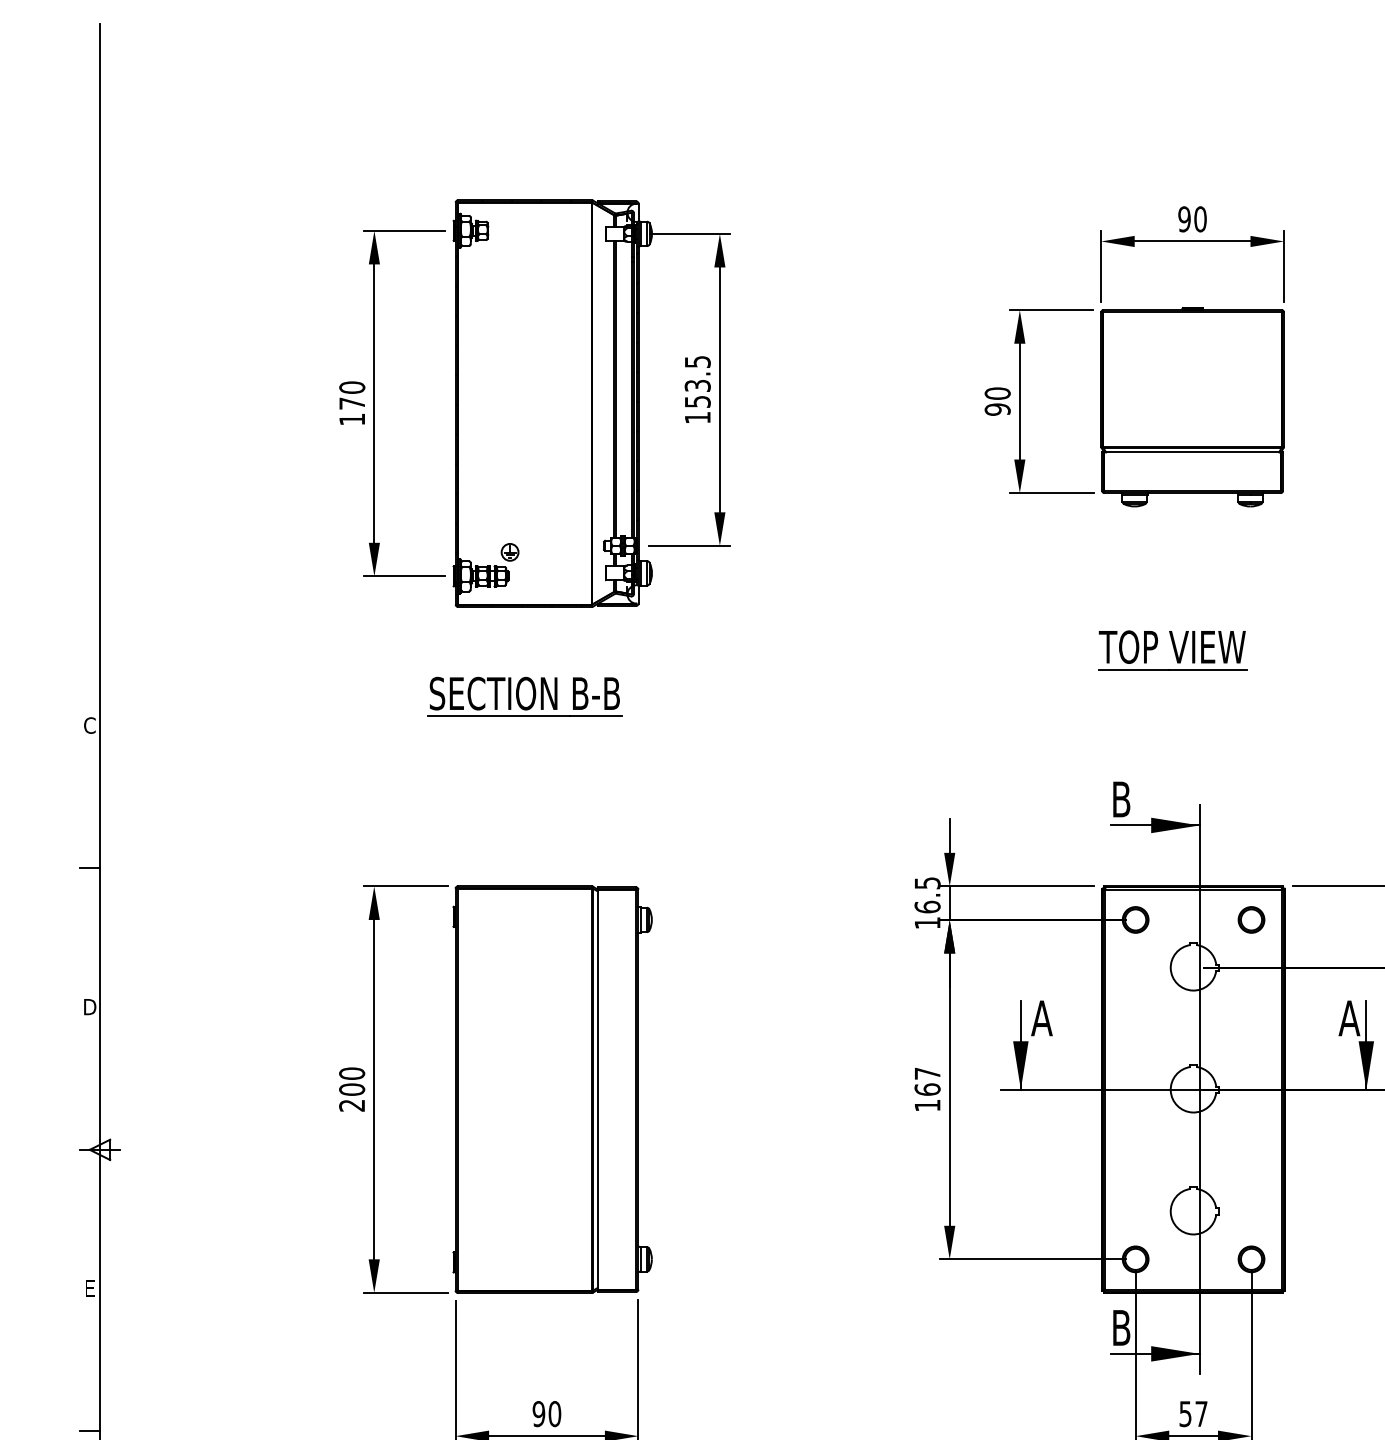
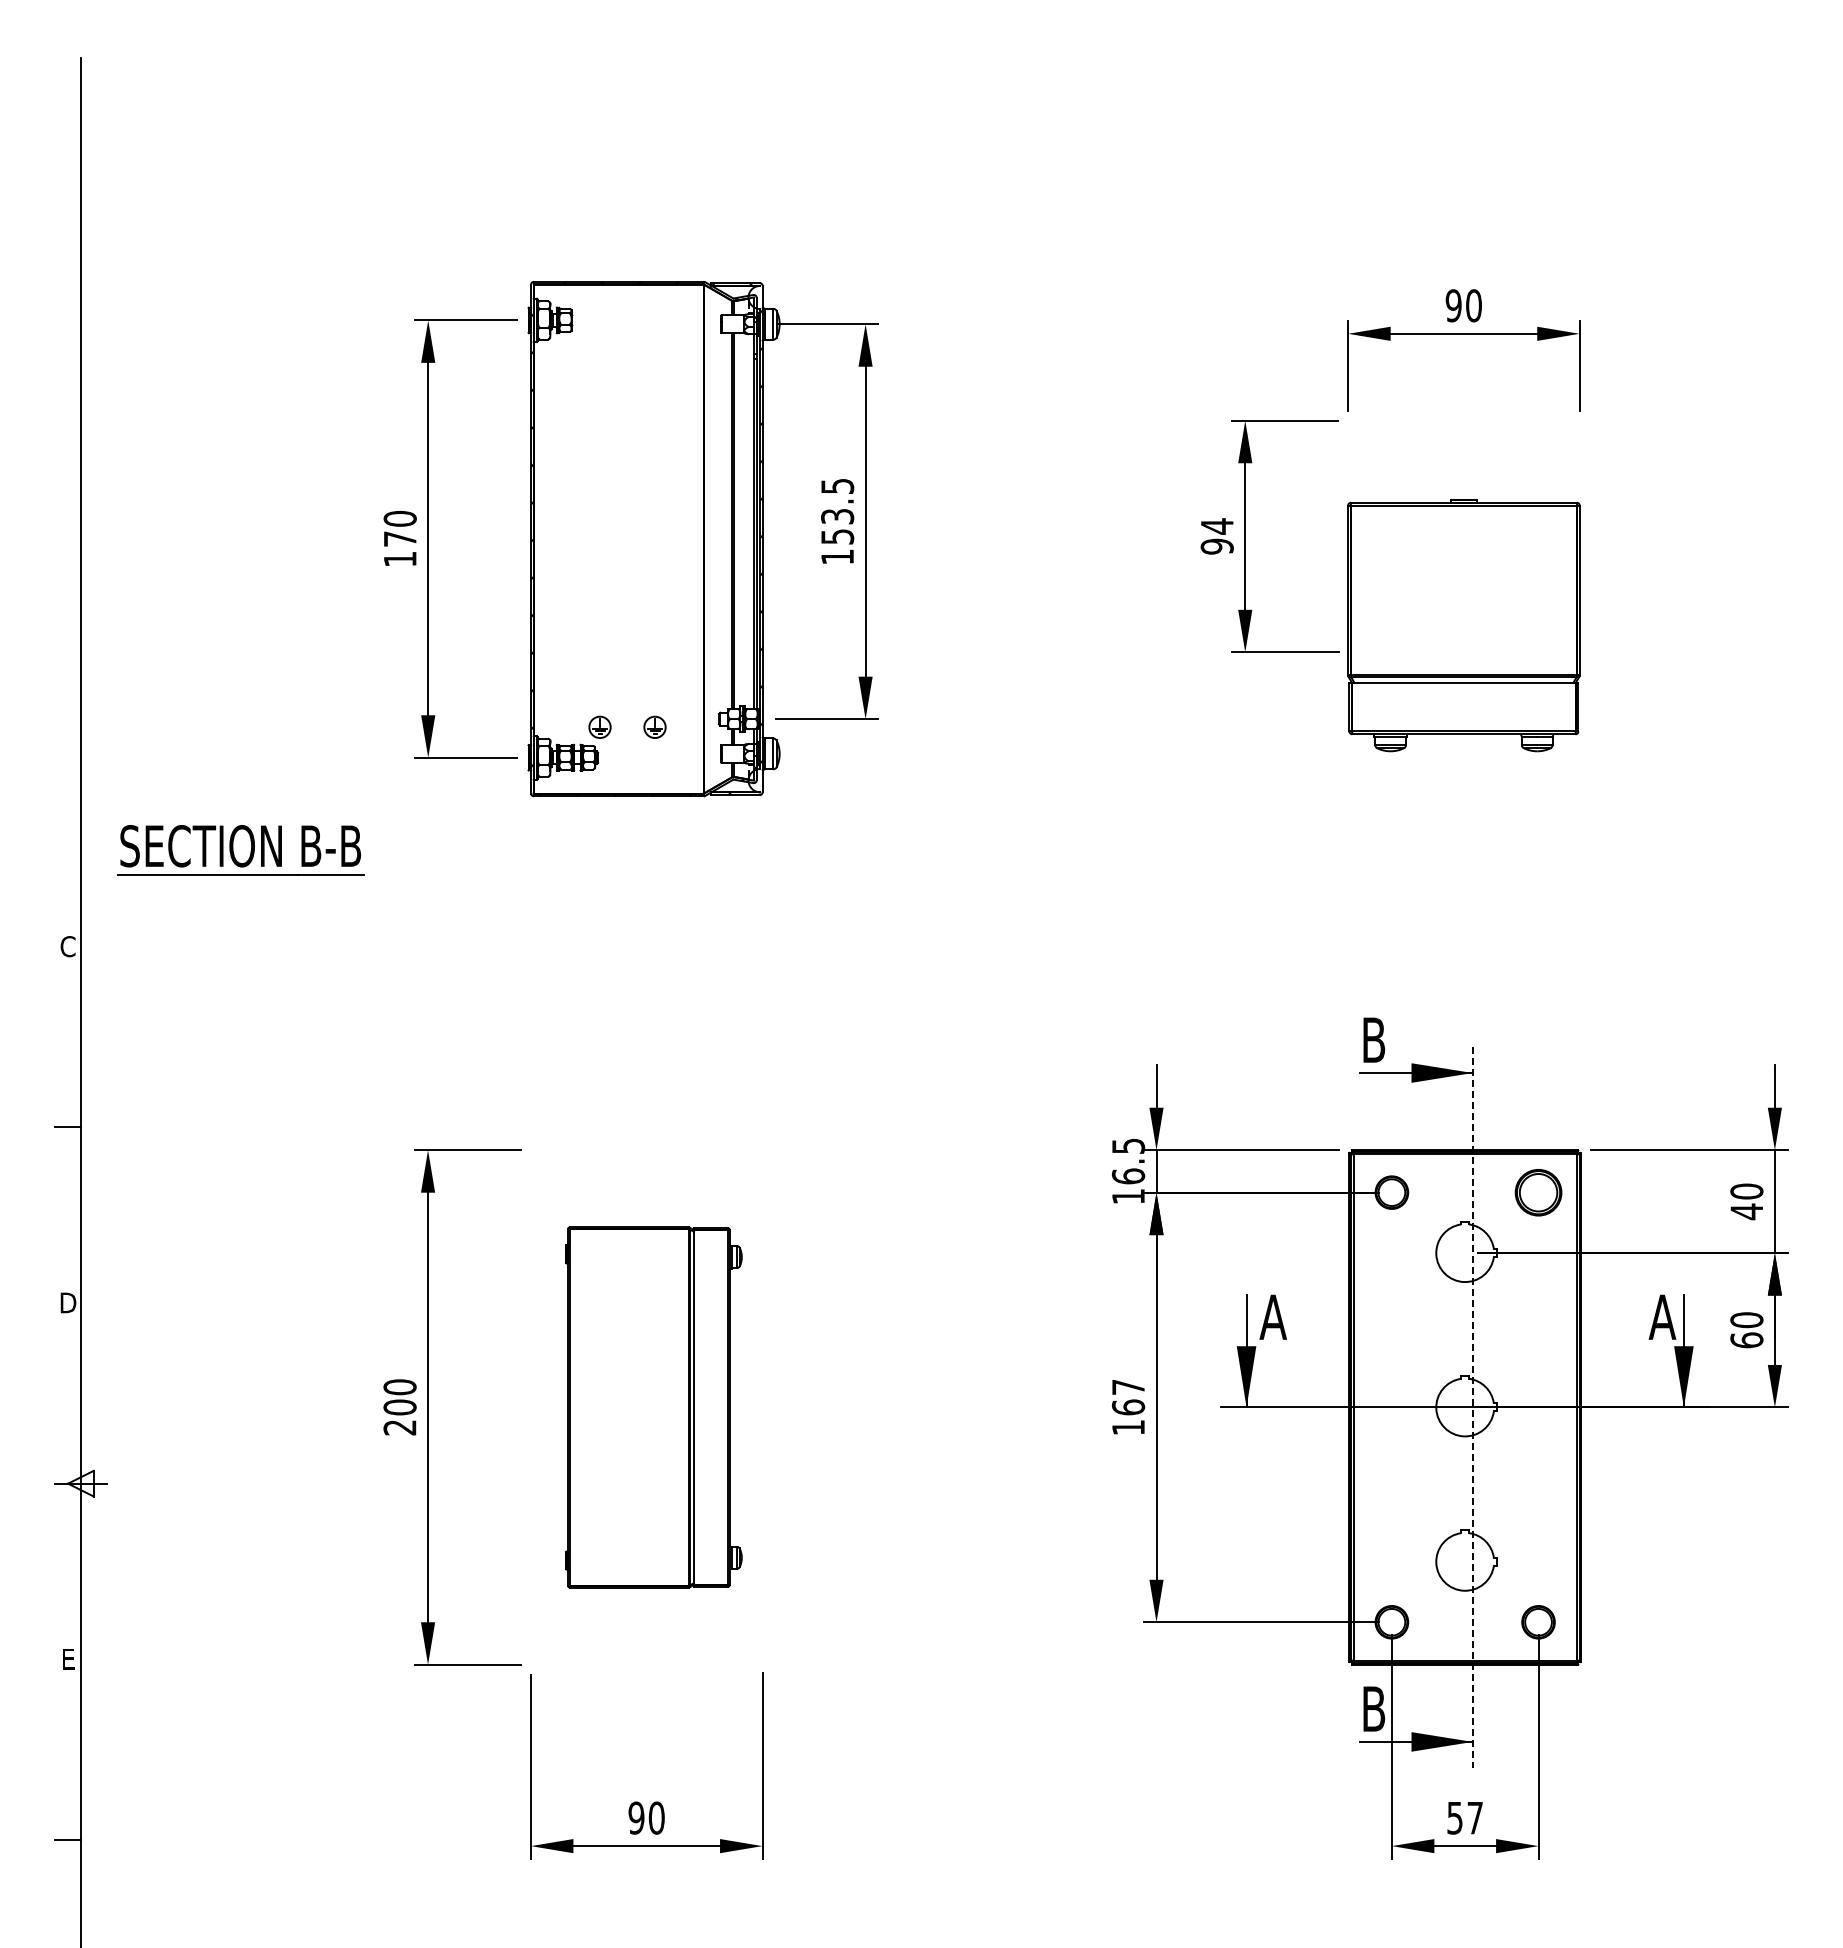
text: (997, 393) -> (1216, 526), 90 -> 94
part: (1192, 407) -> (1463, 625), moved
part: (553, 551) -> (654, 726), added
part: (1172, 650) -> (1438, 851), removed
part: (524, 697) -> (240, 850), moved
part: (1251, 919) -> (1538, 1192), size x1.4
part: (552, 1089) -> (653, 1407), size x0.7
line: (1199, 1089) -> (1472, 1407), solid -> dashed

